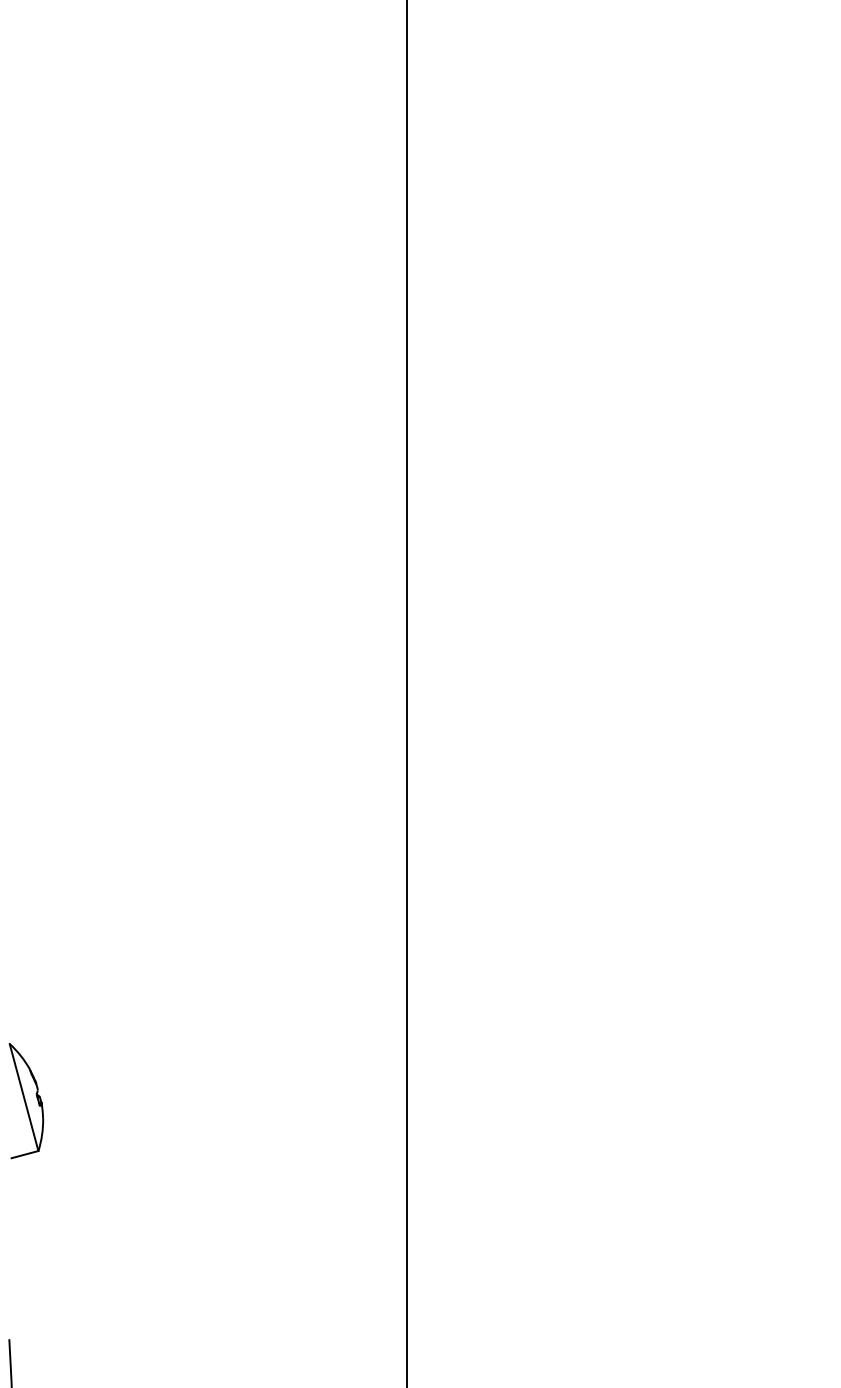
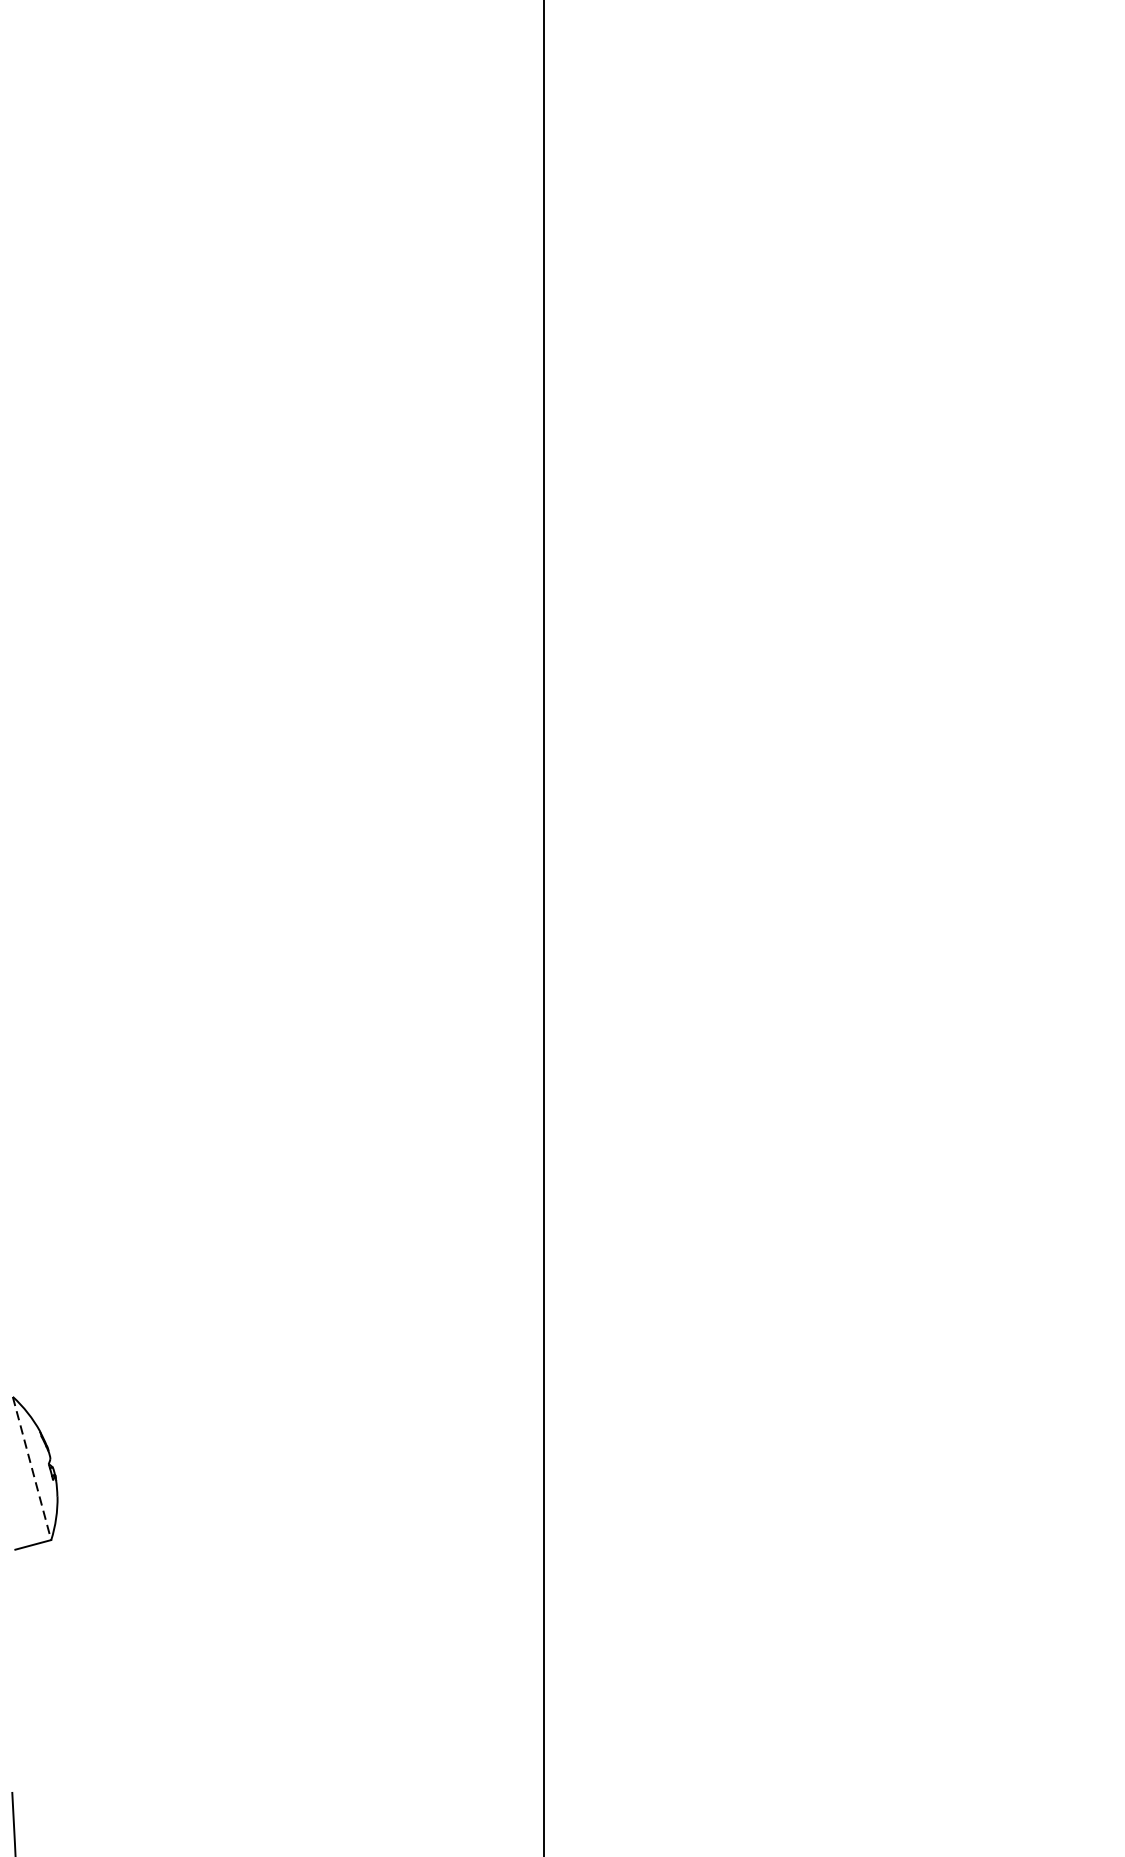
line: (24, 1098) -> (32, 1469), solid -> dashed

